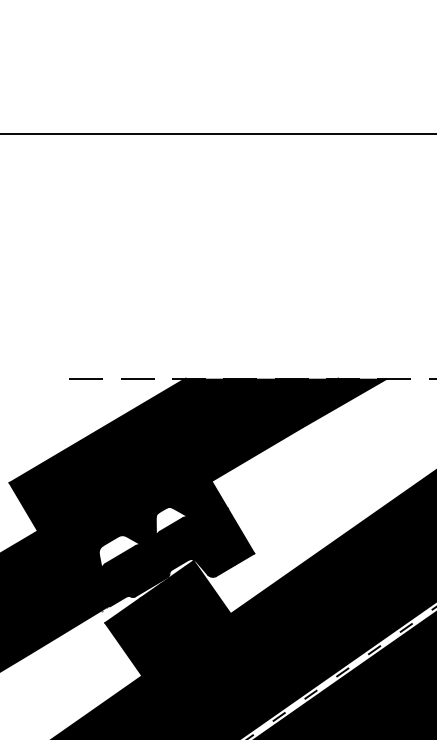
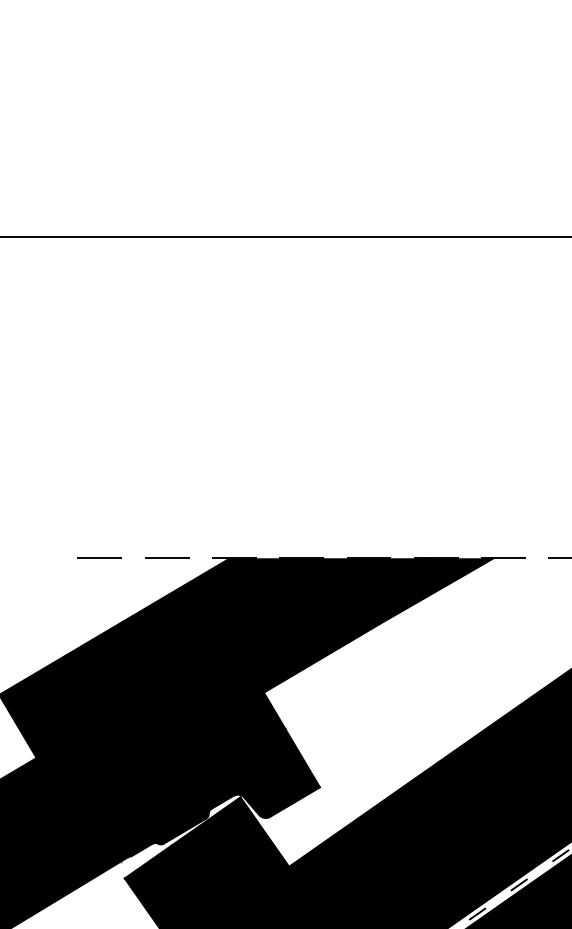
fill: (172, 522) -> (212, 746), added
fill: (121, 553) -> (145, 787), added

